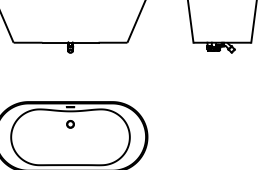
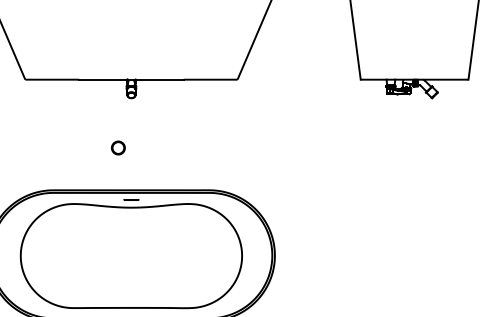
part: (70, 124) -> (118, 148), moved

